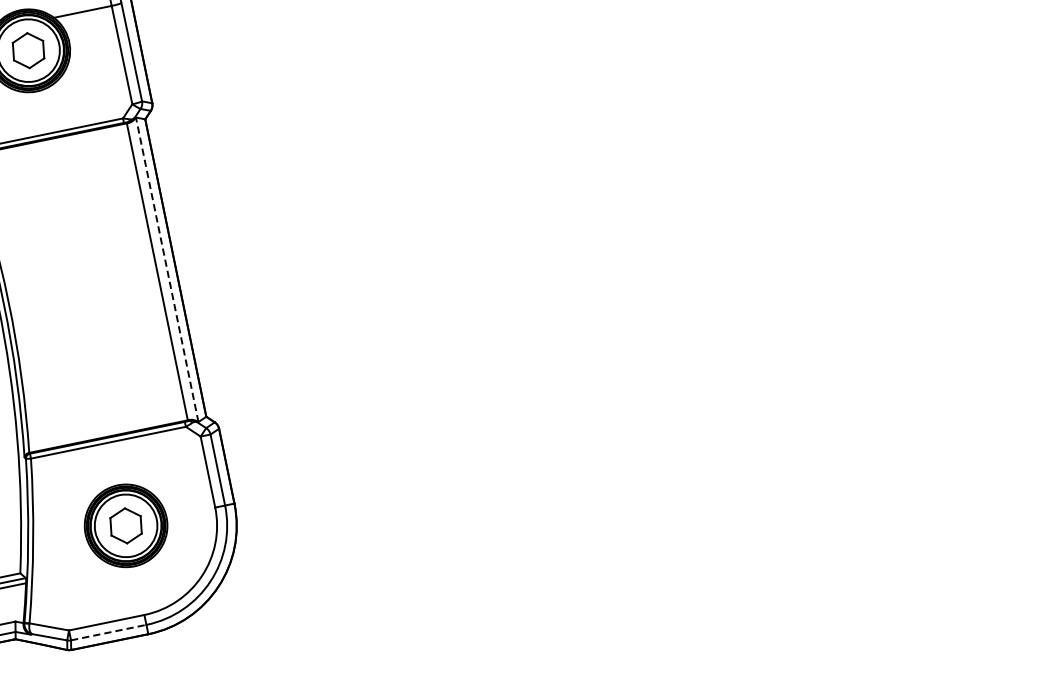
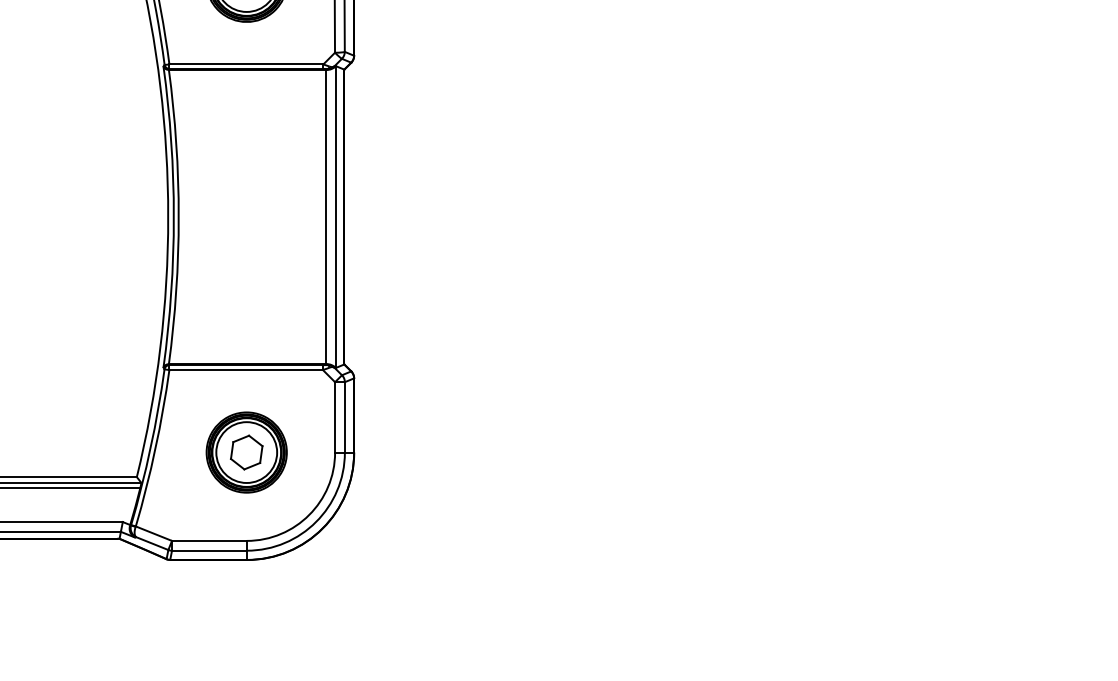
line: (166, 270) -> (335, 217), dashed -> solid
line: (108, 632) -> (209, 550), dashed -> solid

